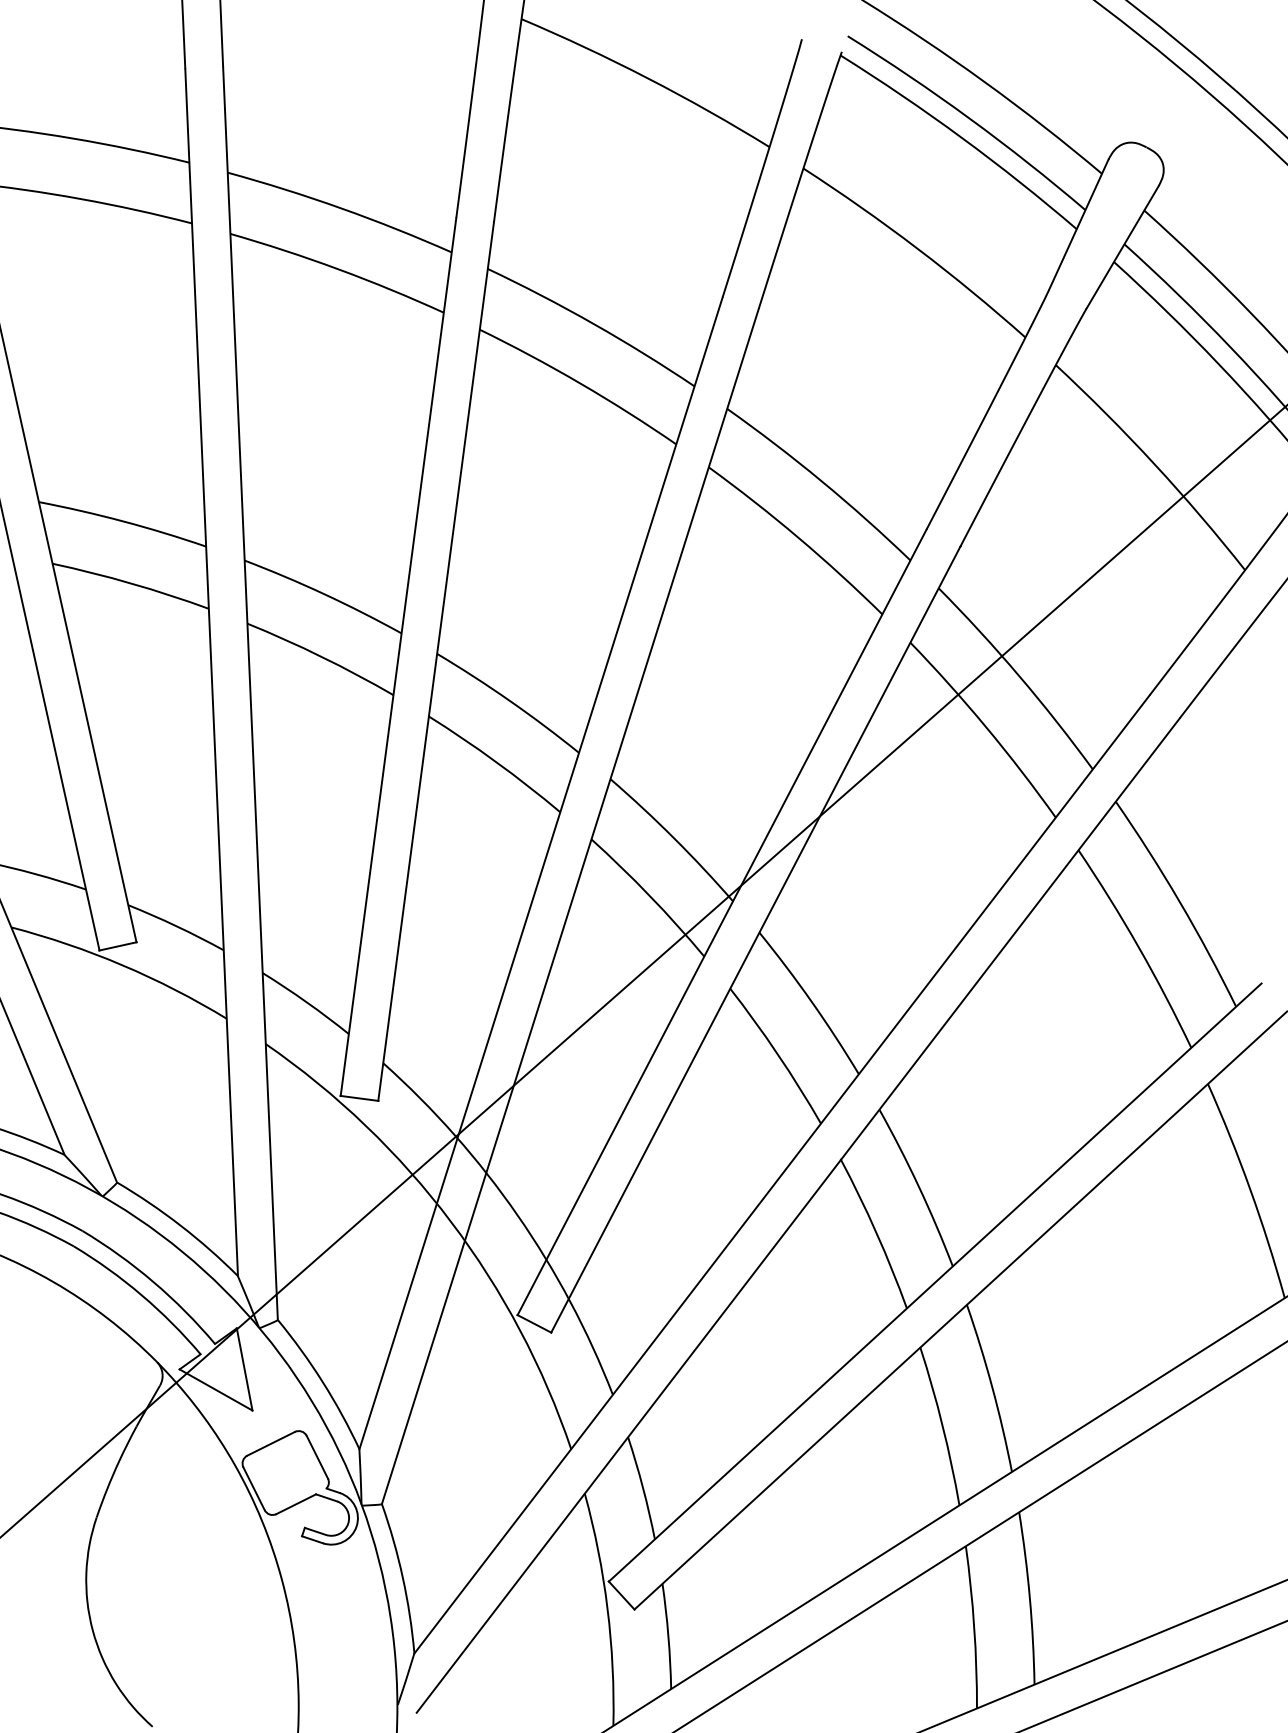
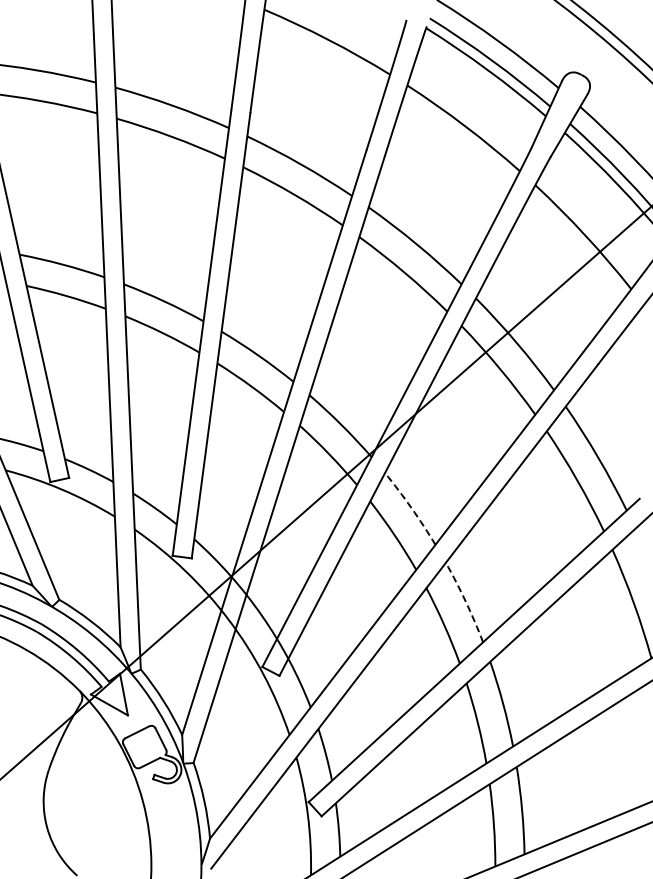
arc: (811, 1002) -> (411, 508), solid -> dashed
arc: (918, 1185) -> (465, 601), solid -> dashed

